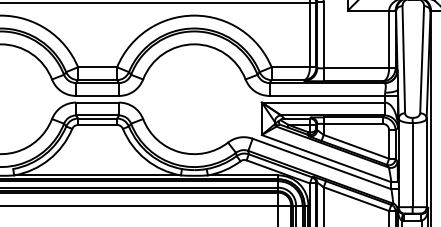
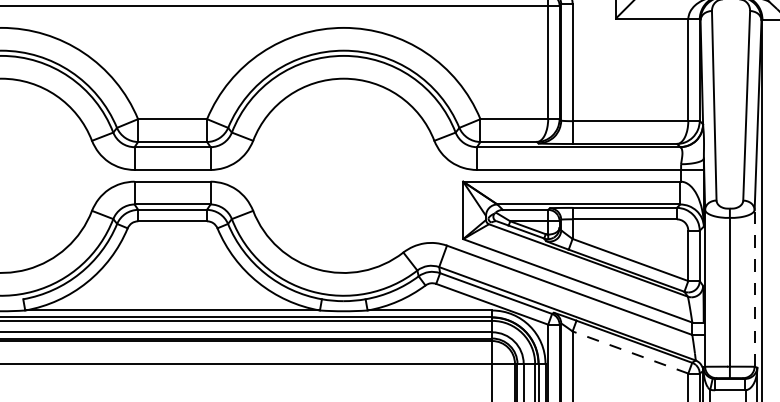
line: (426, 162) -> (754, 287), solid -> dashed
line: (356, 199) -> (630, 353), solid -> dashed

